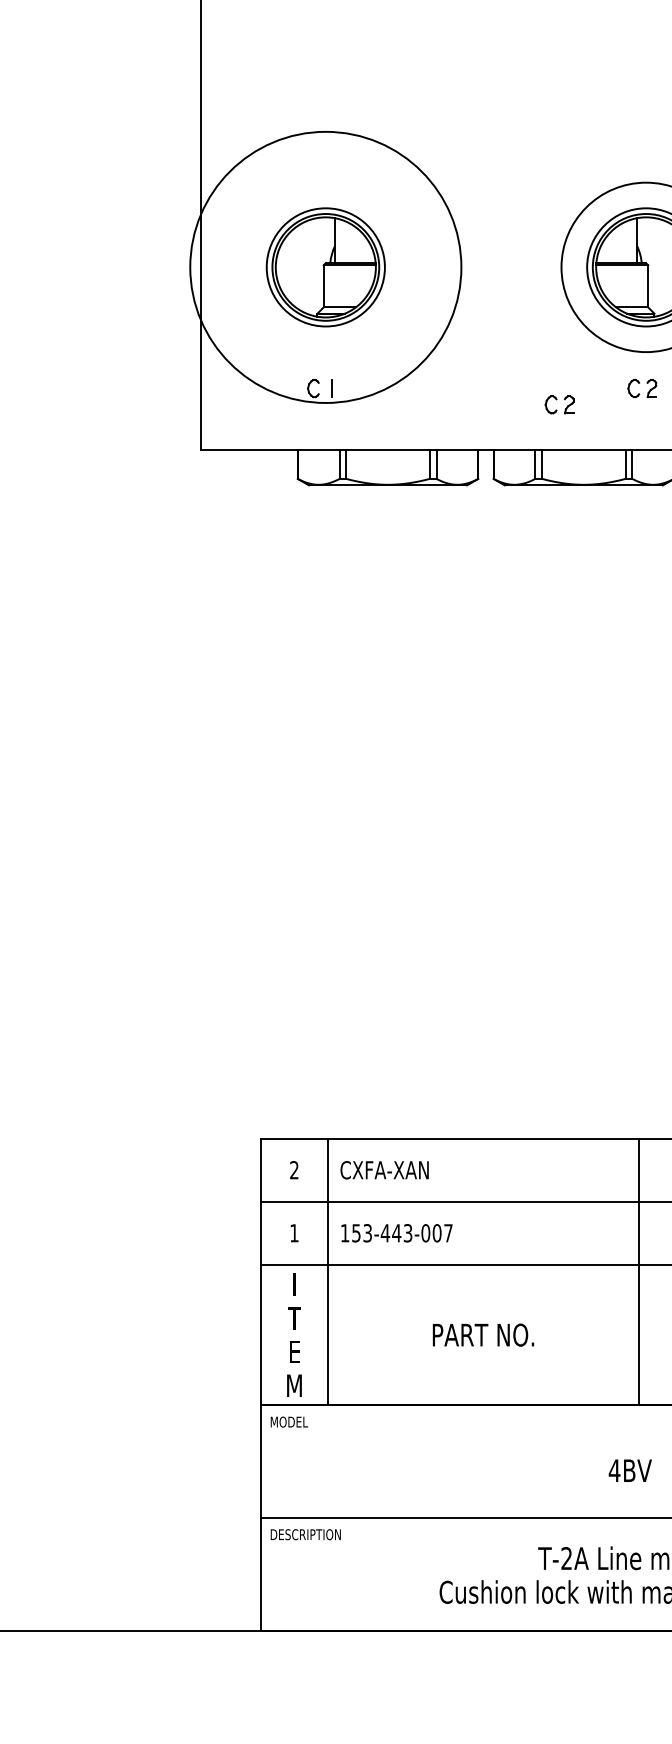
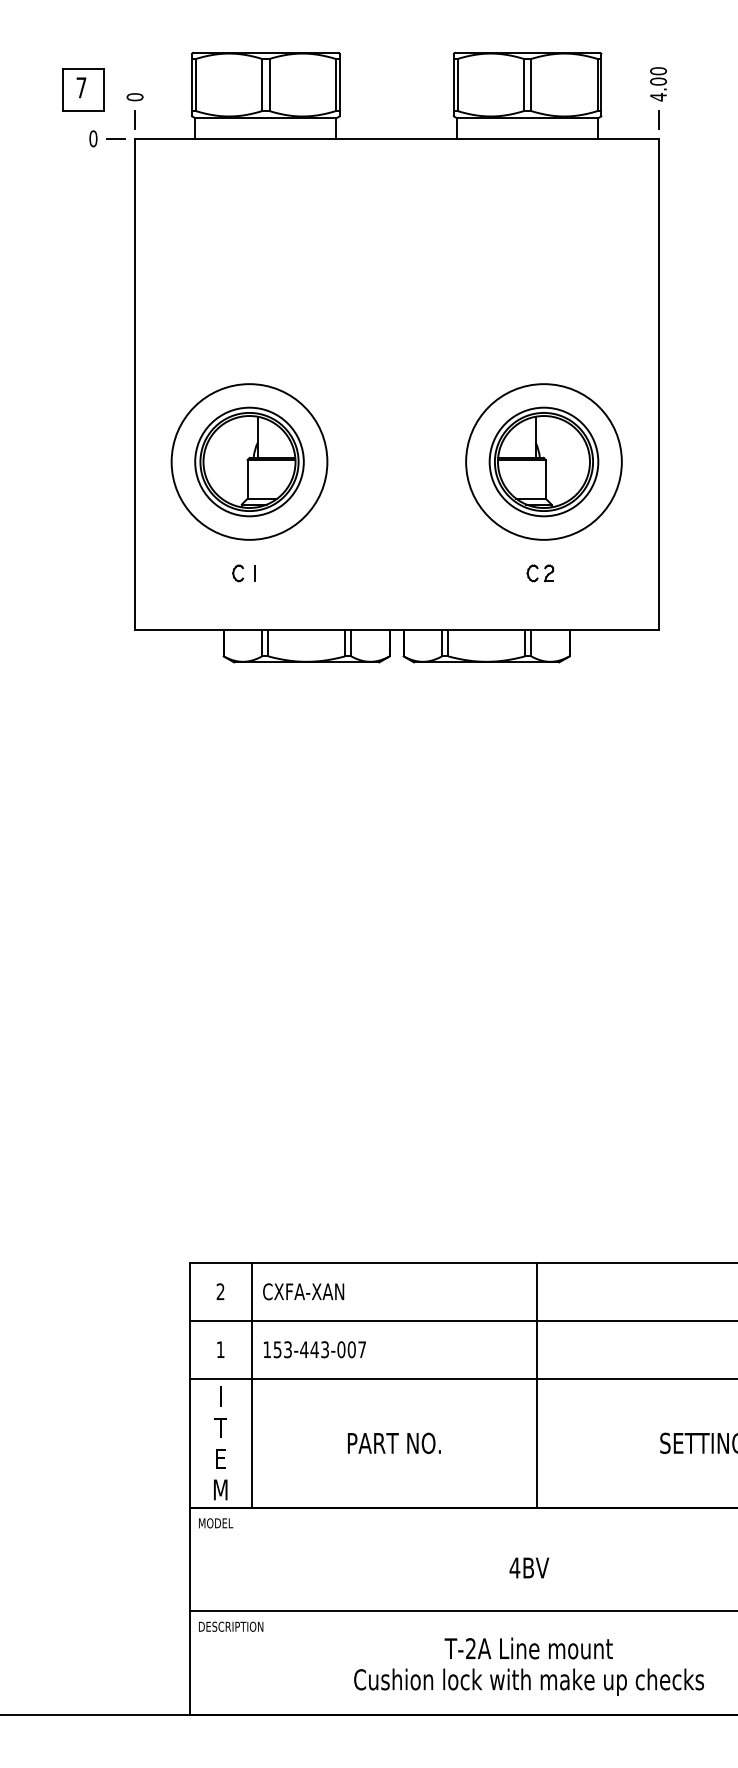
circle: (325, 266) -> (249, 461), size x0.62
part: (559, 405) -> (464, 588), removed

